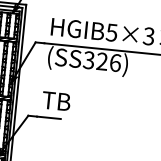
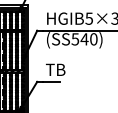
text: (102, 61) -> (84, 39), (SS326) -> (SS540)

